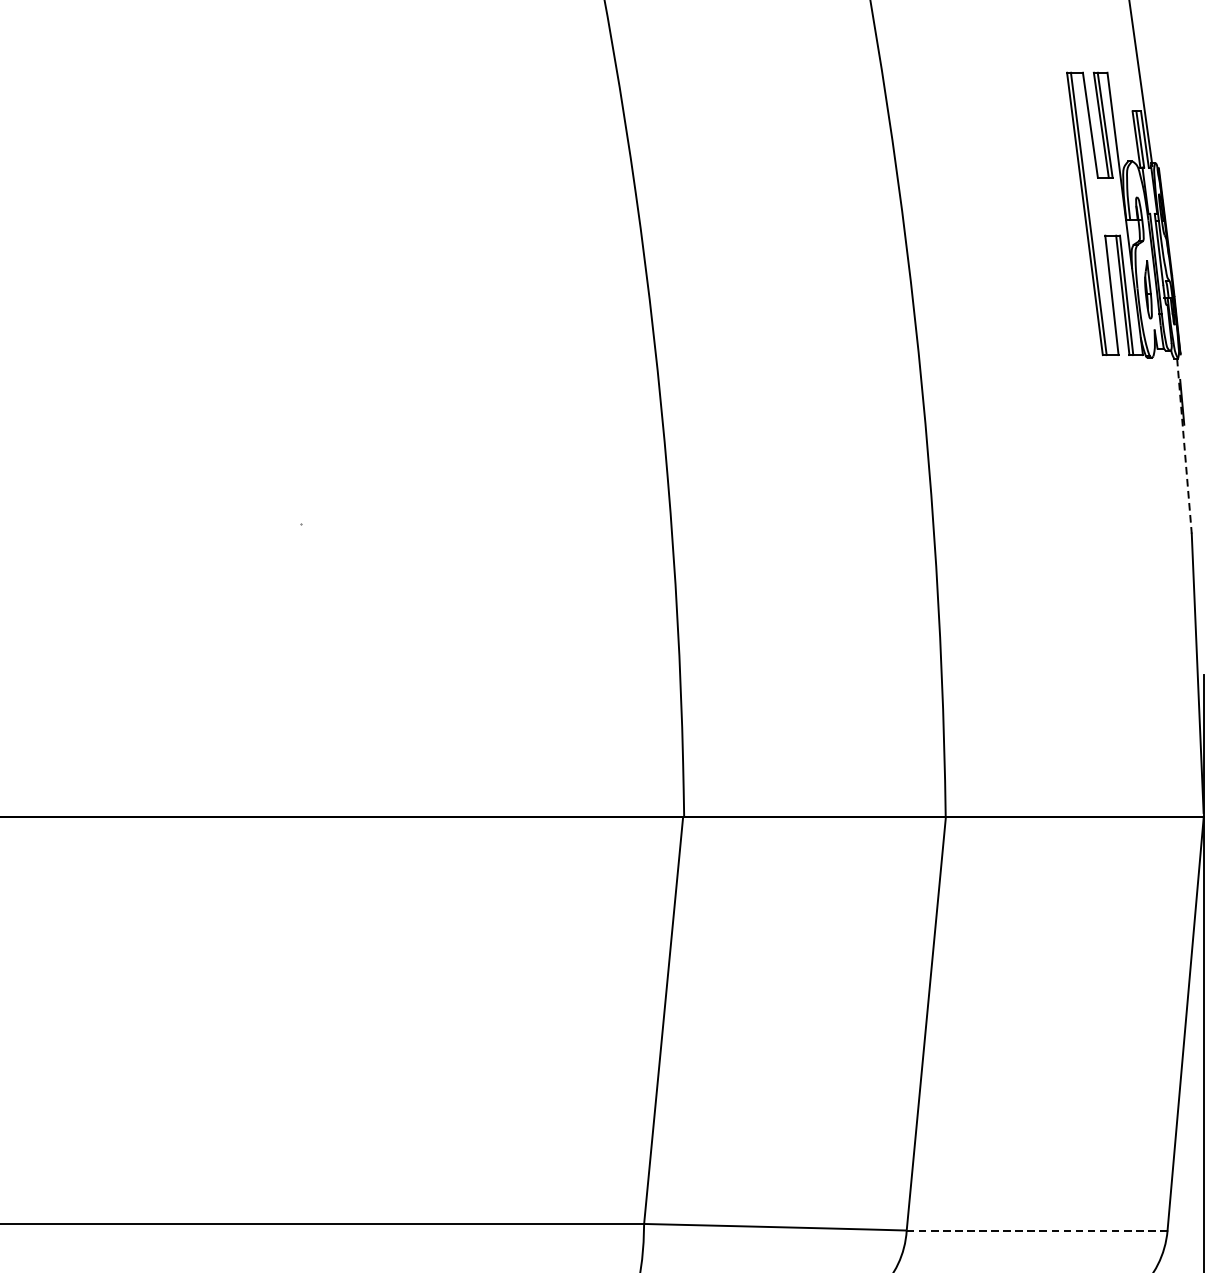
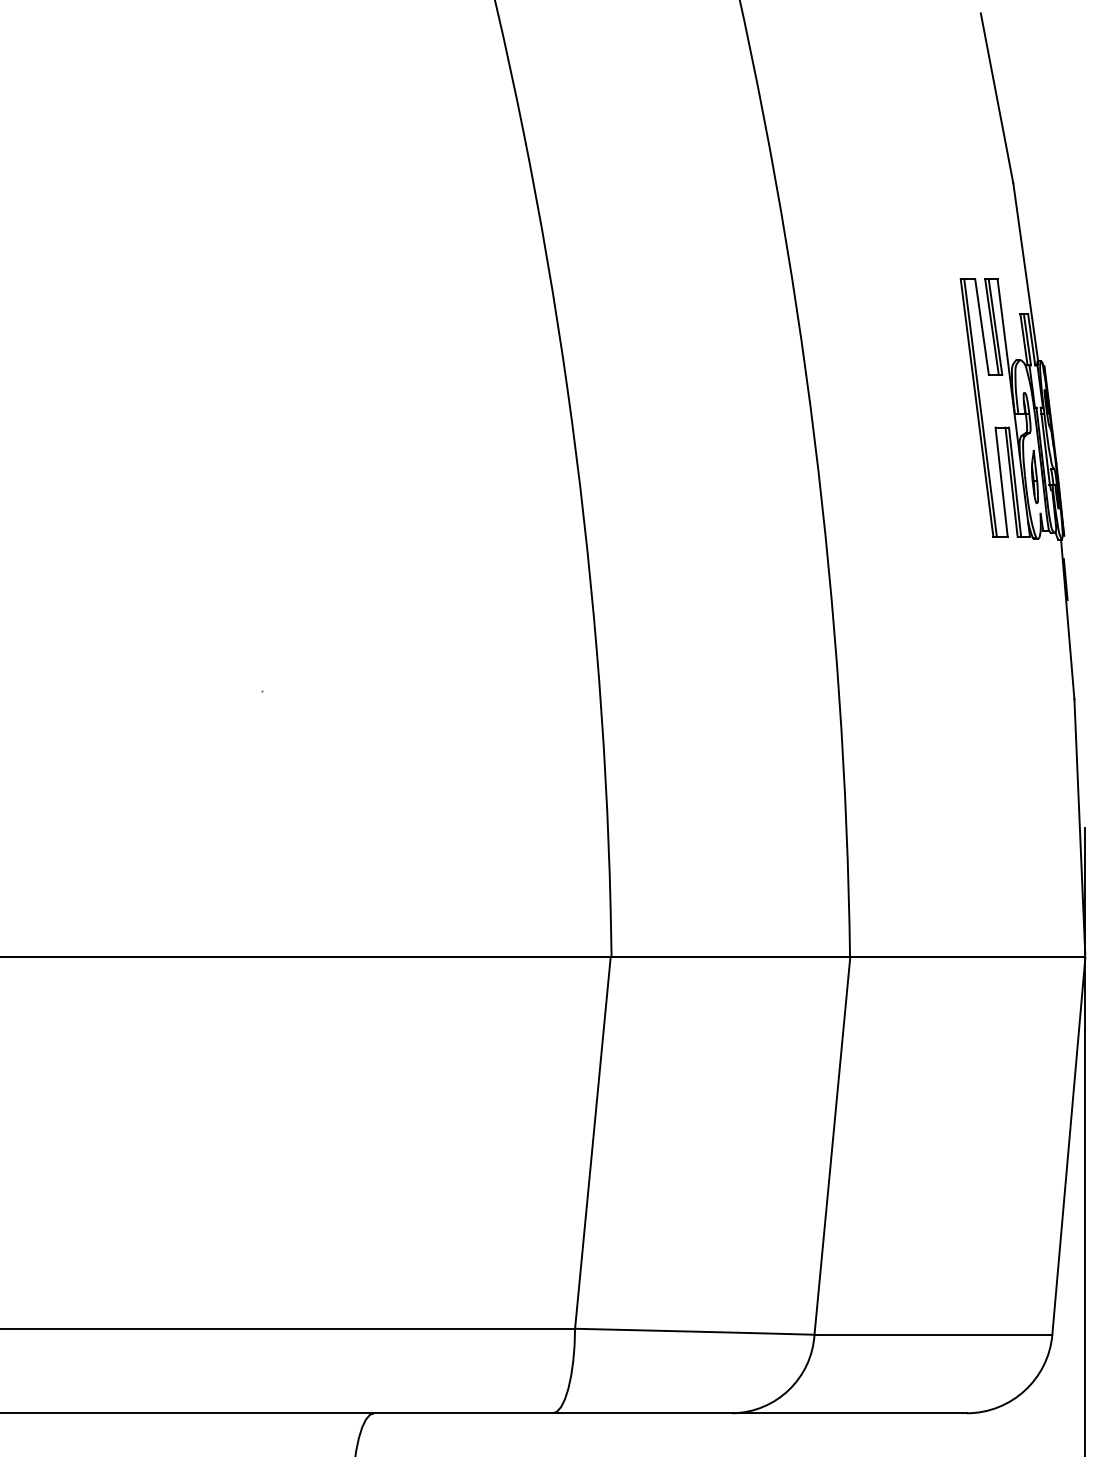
line: (1184, 447) -> (1067, 620), dashed -> solid
line: (1037, 1230) -> (933, 1334), dashed -> solid

